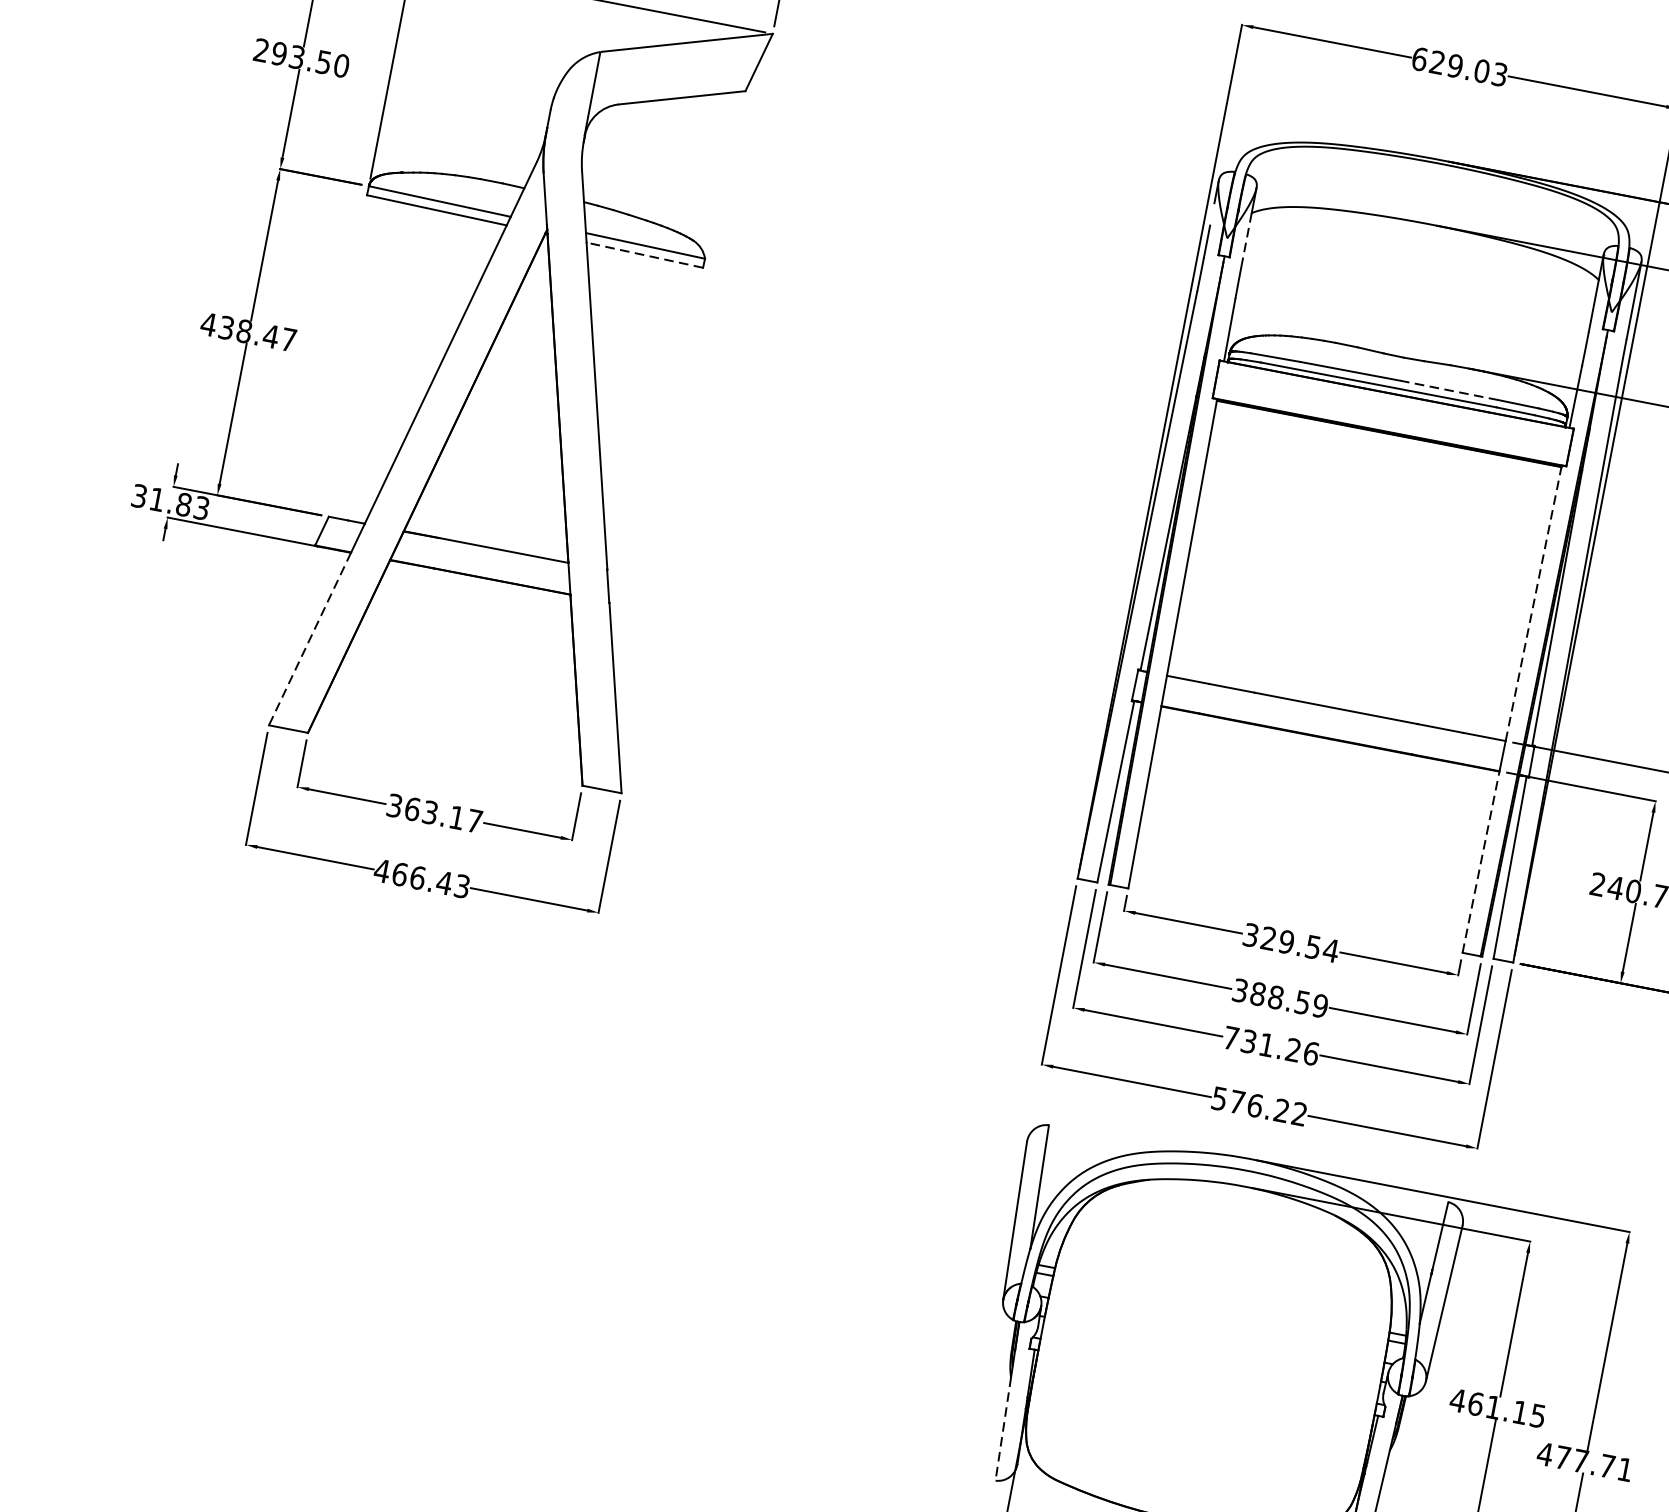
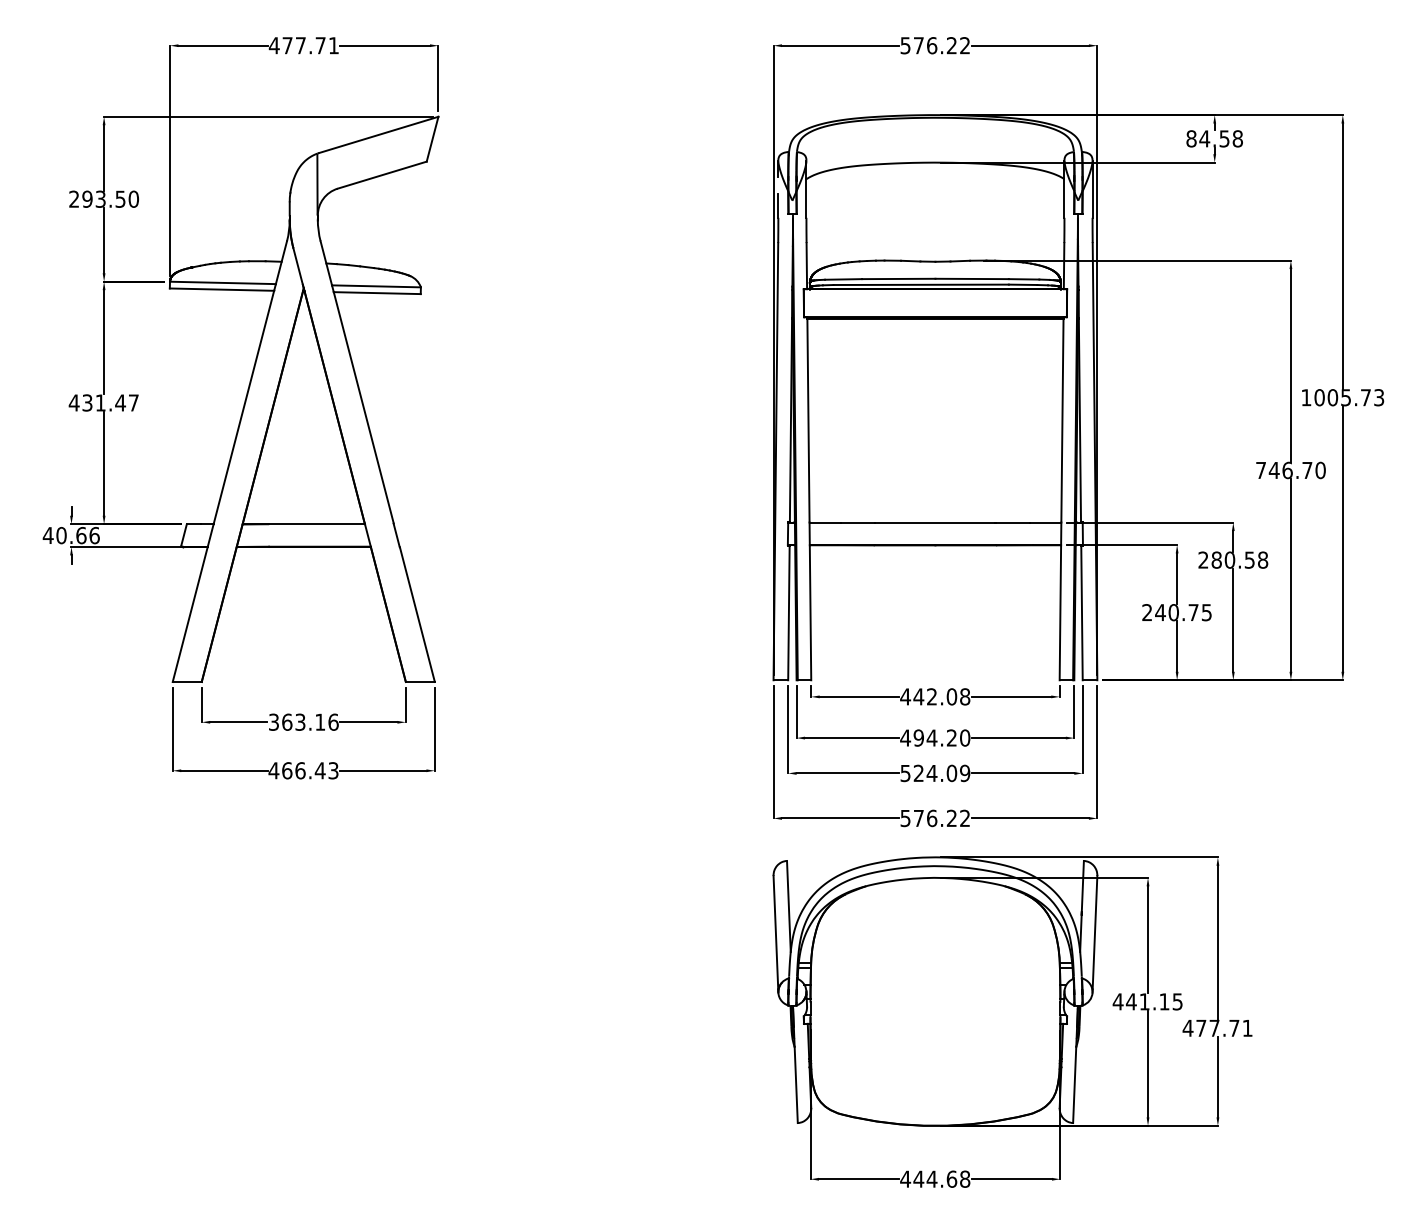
text: (1459, 66) -> (935, 45), 629.03 -> 576.22
line: (1246, 240) -> (806, 199), dashed -> solid
line: (643, 255) -> (376, 293), dashed -> solid
text: (244, 330) -> (100, 402), 438.47 -> 431.47
line: (1449, 389) -> (972, 278), dashed -> solid
text: (169, 501) -> (70, 535), 31.83 -> 40.66
line: (1533, 604) -> (1062, 420), dashed -> solid
line: (310, 639) -> (190, 614), dashed -> solid
text: (474, 820) -> (333, 721), 363.17 -> 363.16
line: (1481, 861) -> (1060, 612), dashed -> solid
text: (1291, 942) -> (935, 696), 329.54 -> 442.08
text: (1280, 997) -> (935, 737), 388.59 -> 494.20
text: (1271, 1046) -> (935, 773), 731.26 -> 524.09
text: (1474, 1403) -> (1130, 1001), 461.15 -> 441.15
line: (1003, 1429) -> (796, 1085), dashed -> solid

